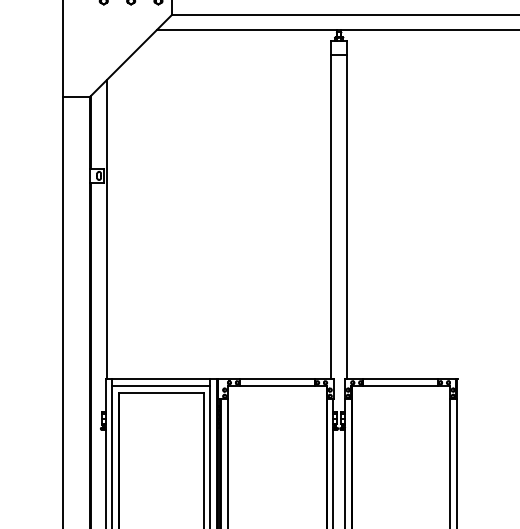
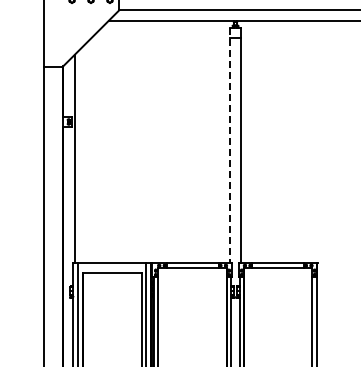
line: (330, 209) -> (229, 145), solid -> dashed
line: (160, 386) -> (111, 268), removed

